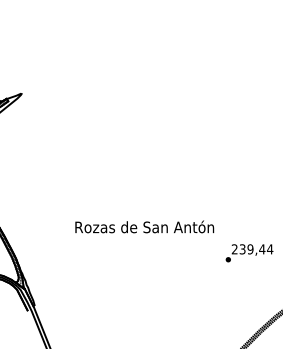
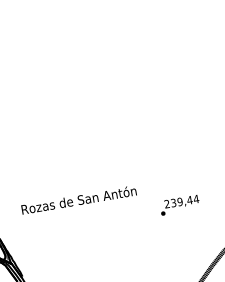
text: (144, 226) -> (78, 199), moved
text: (249, 253) -> (179, 205), moved

